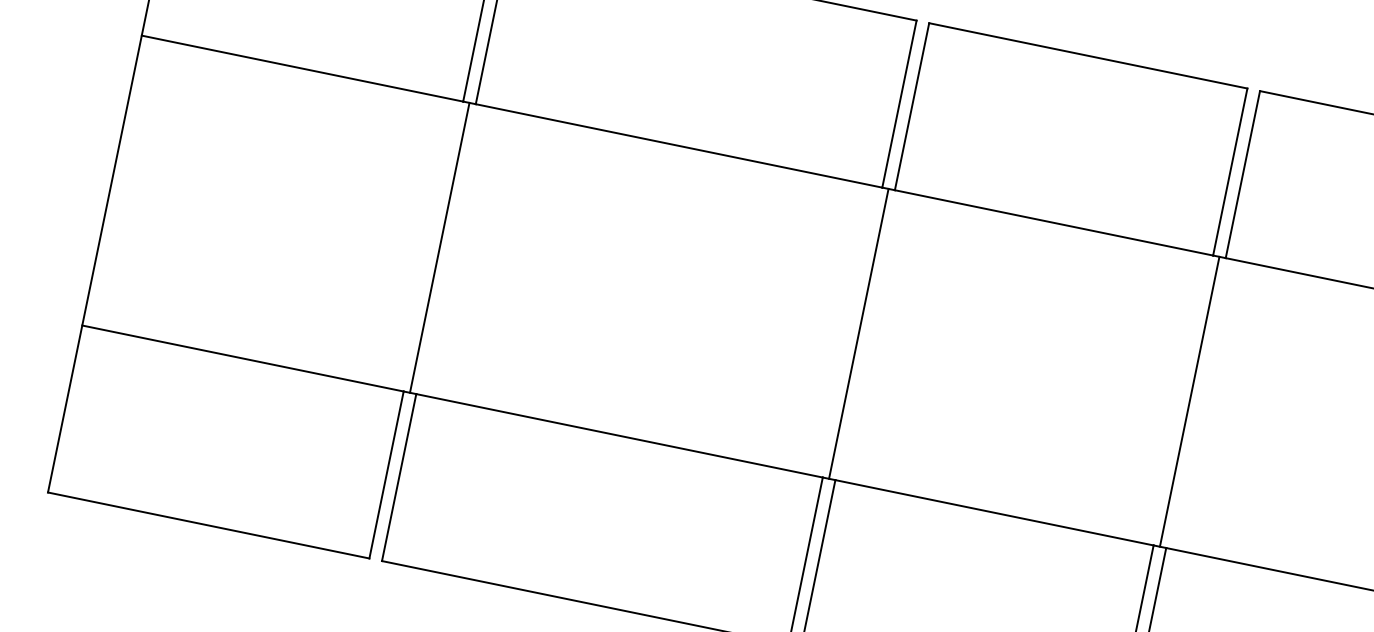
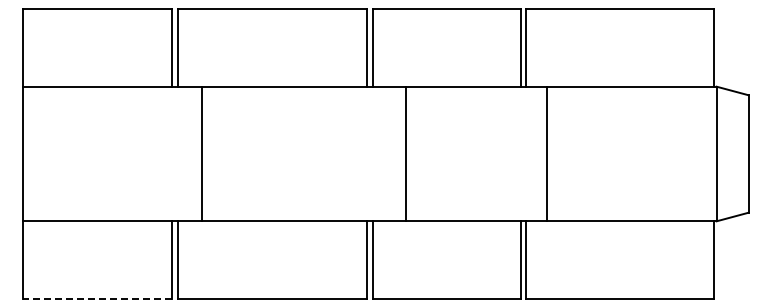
line: (440, 246) -> (202, 153), moved
line: (858, 332) -> (405, 153), moved
line: (1189, 400) -> (546, 153), moved
line: (208, 524) -> (97, 298), solid -> dashed

